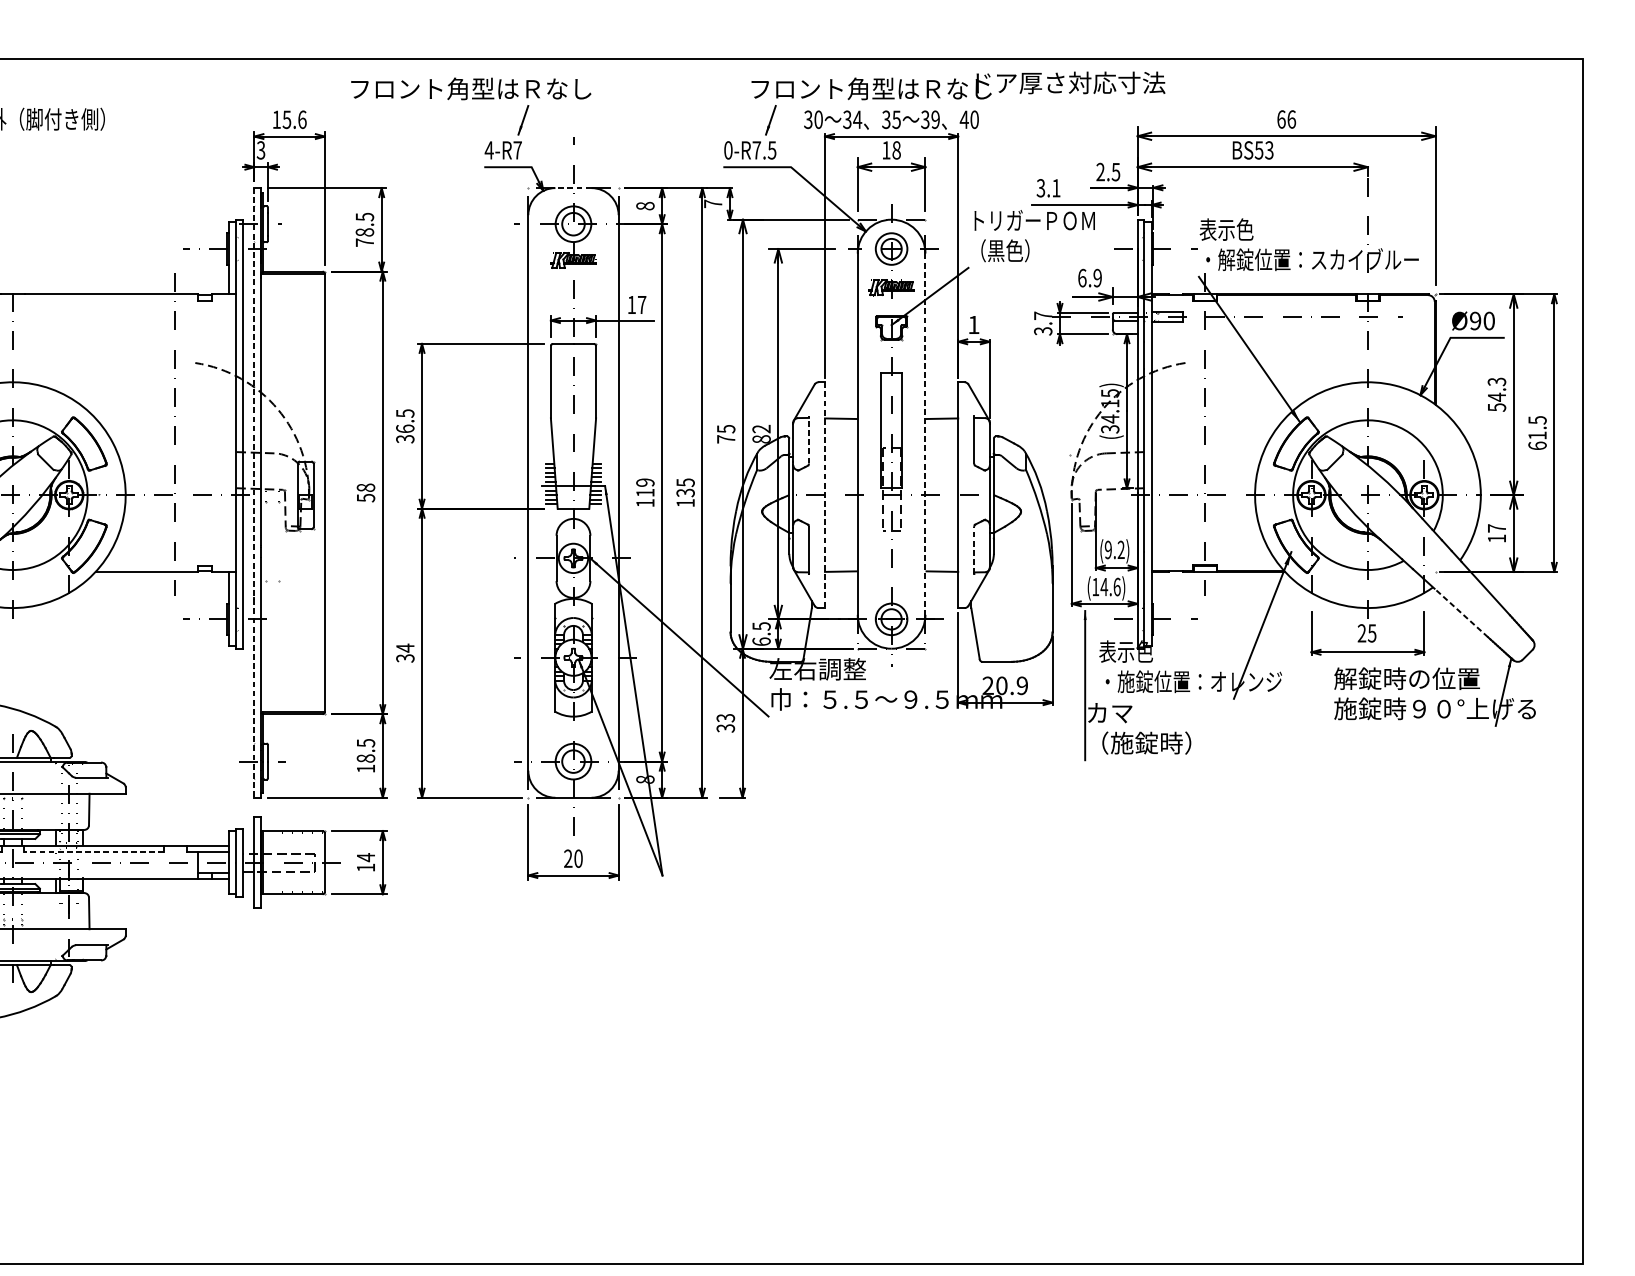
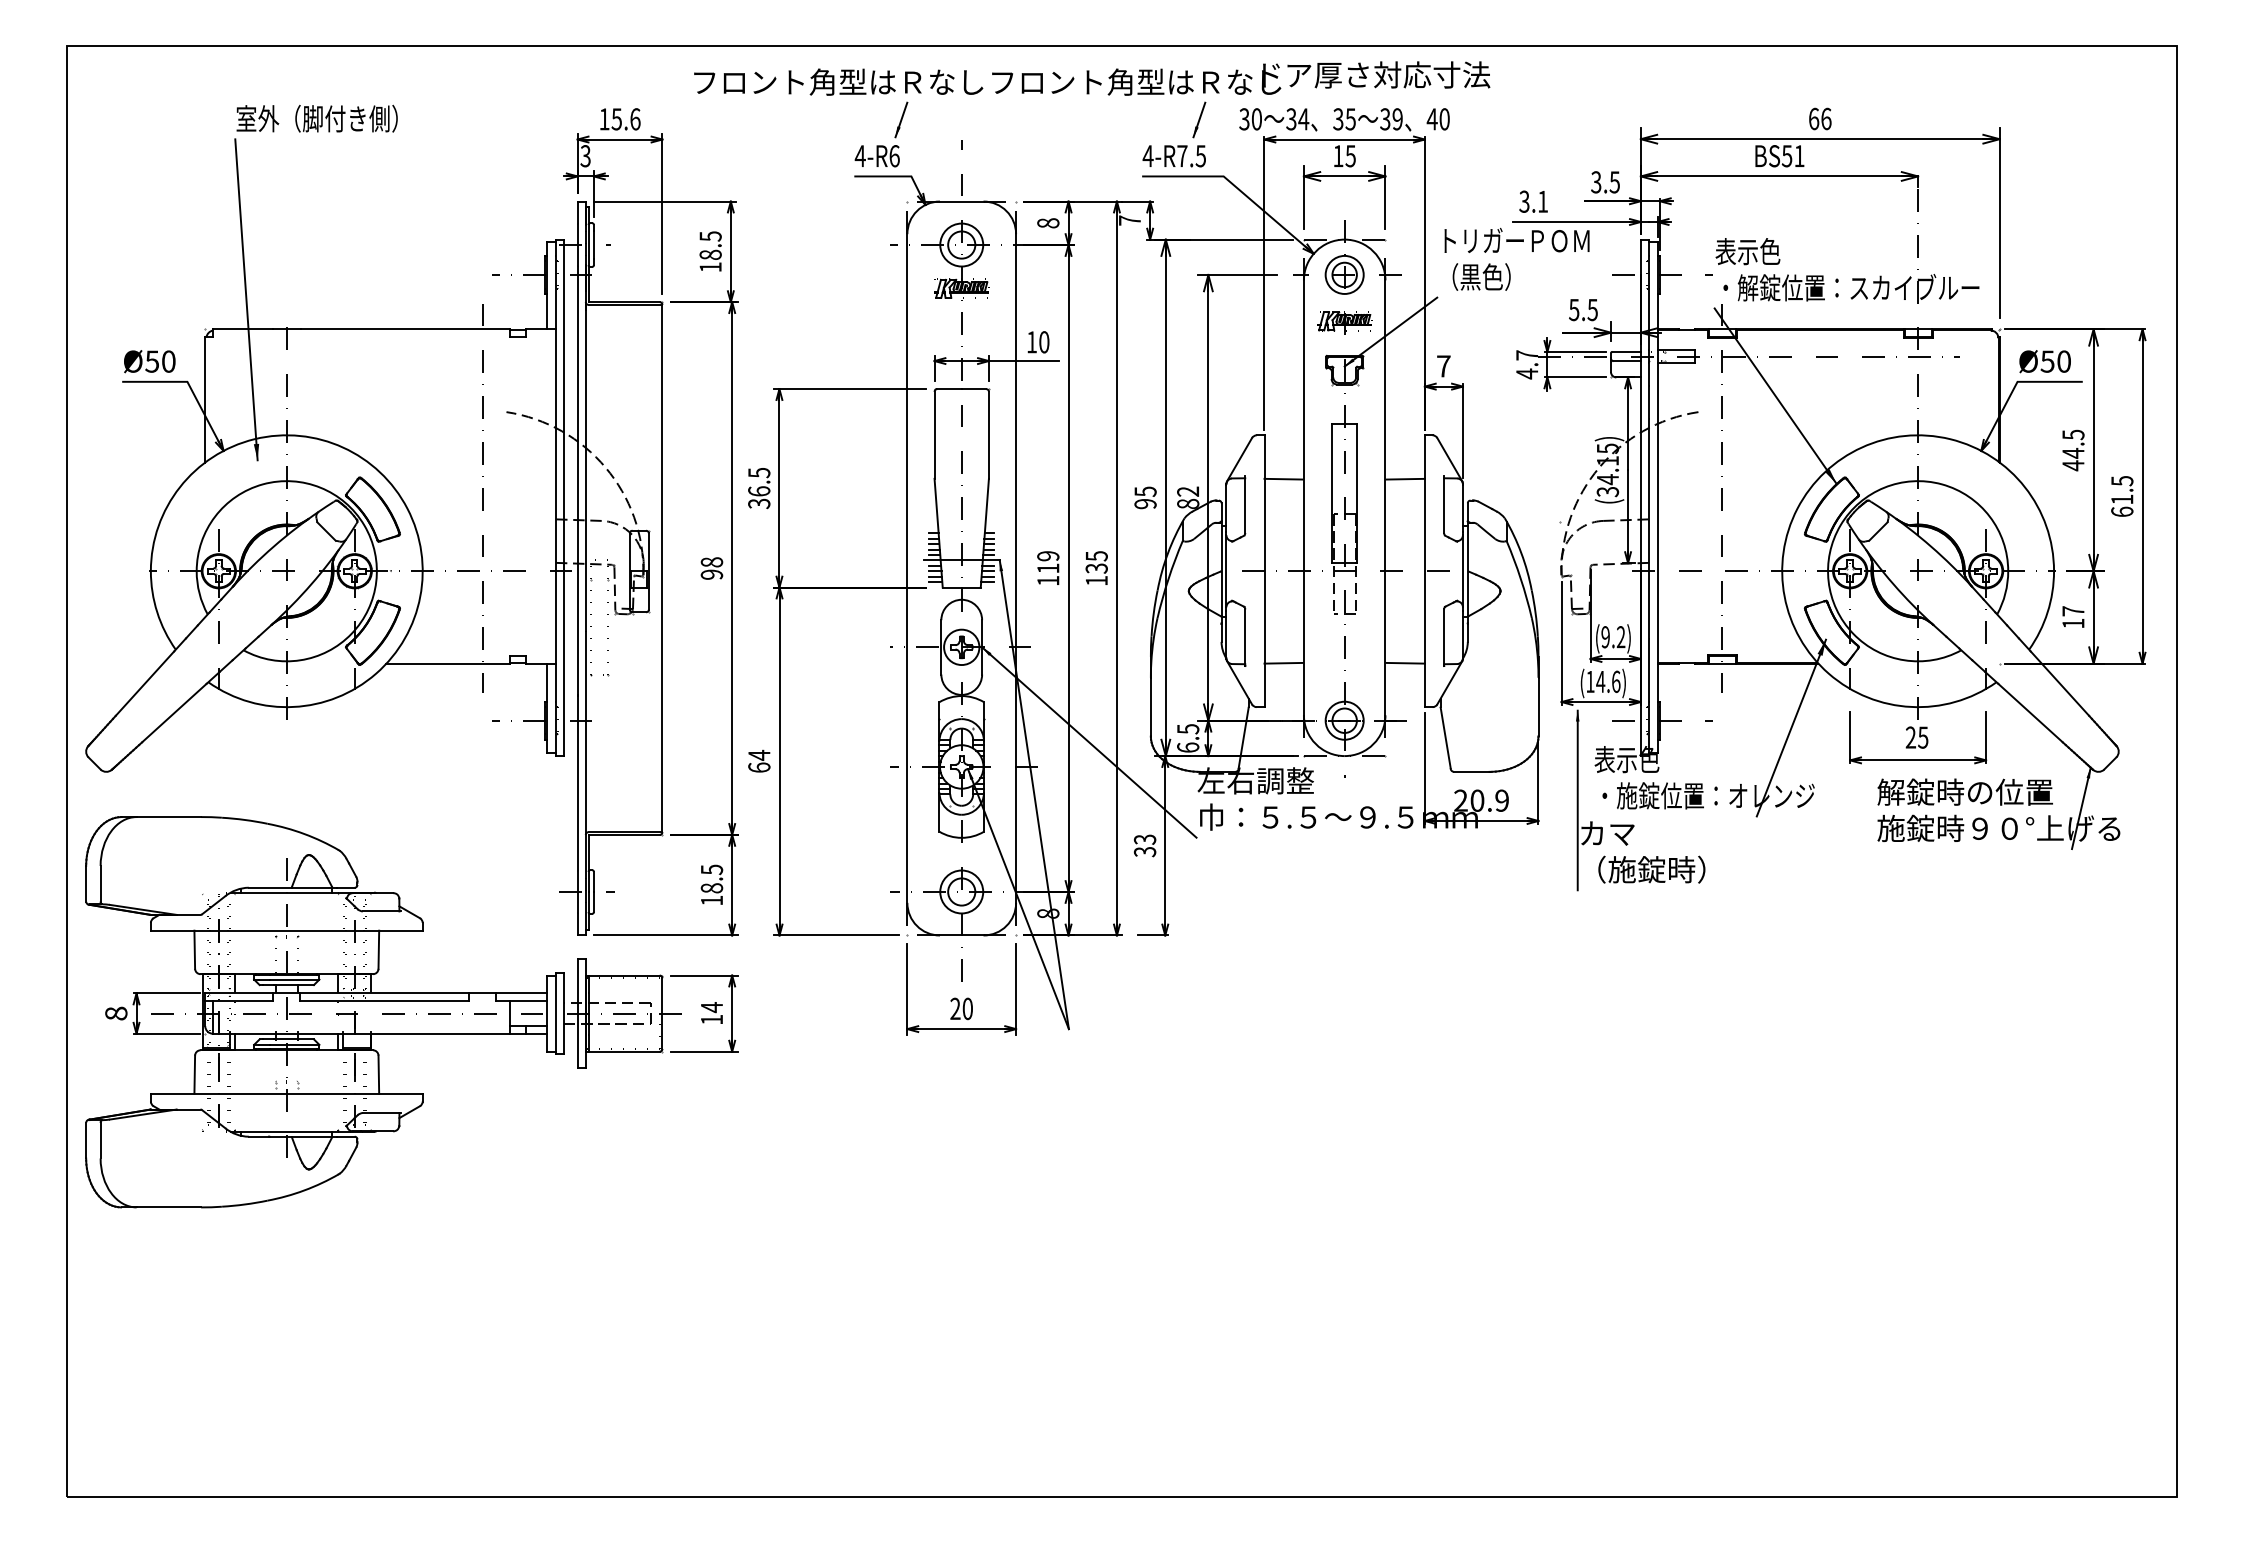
text: (958, 85) -> (1241, 78), moved
text: (517, 150) -> (894, 156), 4-R7 -> 4-R6
text: (727, 150) -> (1147, 156), 0-R7.5 -> 4-R7.5
text: (896, 150) -> (1350, 156), 18 -> 15
text: (1269, 150) -> (1799, 156), BS53 -> BS51
text: (1100, 172) -> (1596, 182), 2.5 -> 3.5
line: (573, 188) -> (961, 201), dashed -> solid
text: (364, 242) -> (710, 267), 78.5 -> 18.5
text: (1089, 277) -> (1583, 309), 6.9 -> 5.5
text: (642, 305) -> (1044, 342), 17 -> 10
text: (1475, 320) -> (2047, 361), Ø90 -> Ø50
text: (973, 325) -> (1443, 366), 1 -> 7
text: (1043, 330) -> (1527, 373), 3.7 -> 4.7
text: (1497, 394) -> (2073, 450), 54.3 -> 44.5
line: (925, 434) -> (1385, 498), dashed -> solid
text: (726, 438) -> (1145, 503), 75 -> 95
line: (809, 439) -> (1245, 504), dashed -> solid
line: (254, 492) -> (577, 568), dashed -> solid
line: (824, 495) -> (1264, 571), dashed -> solid
text: (365, 497) -> (711, 574), 58 -> 98
line: (974, 550) -> (1444, 637), dashed -> solid
line: (1461, 613) -> (2030, 713), dashed -> solid
text: (405, 658) -> (759, 767), 34 -> 64
line: (93, 852) -> (384, 1001), dashed -> solid

